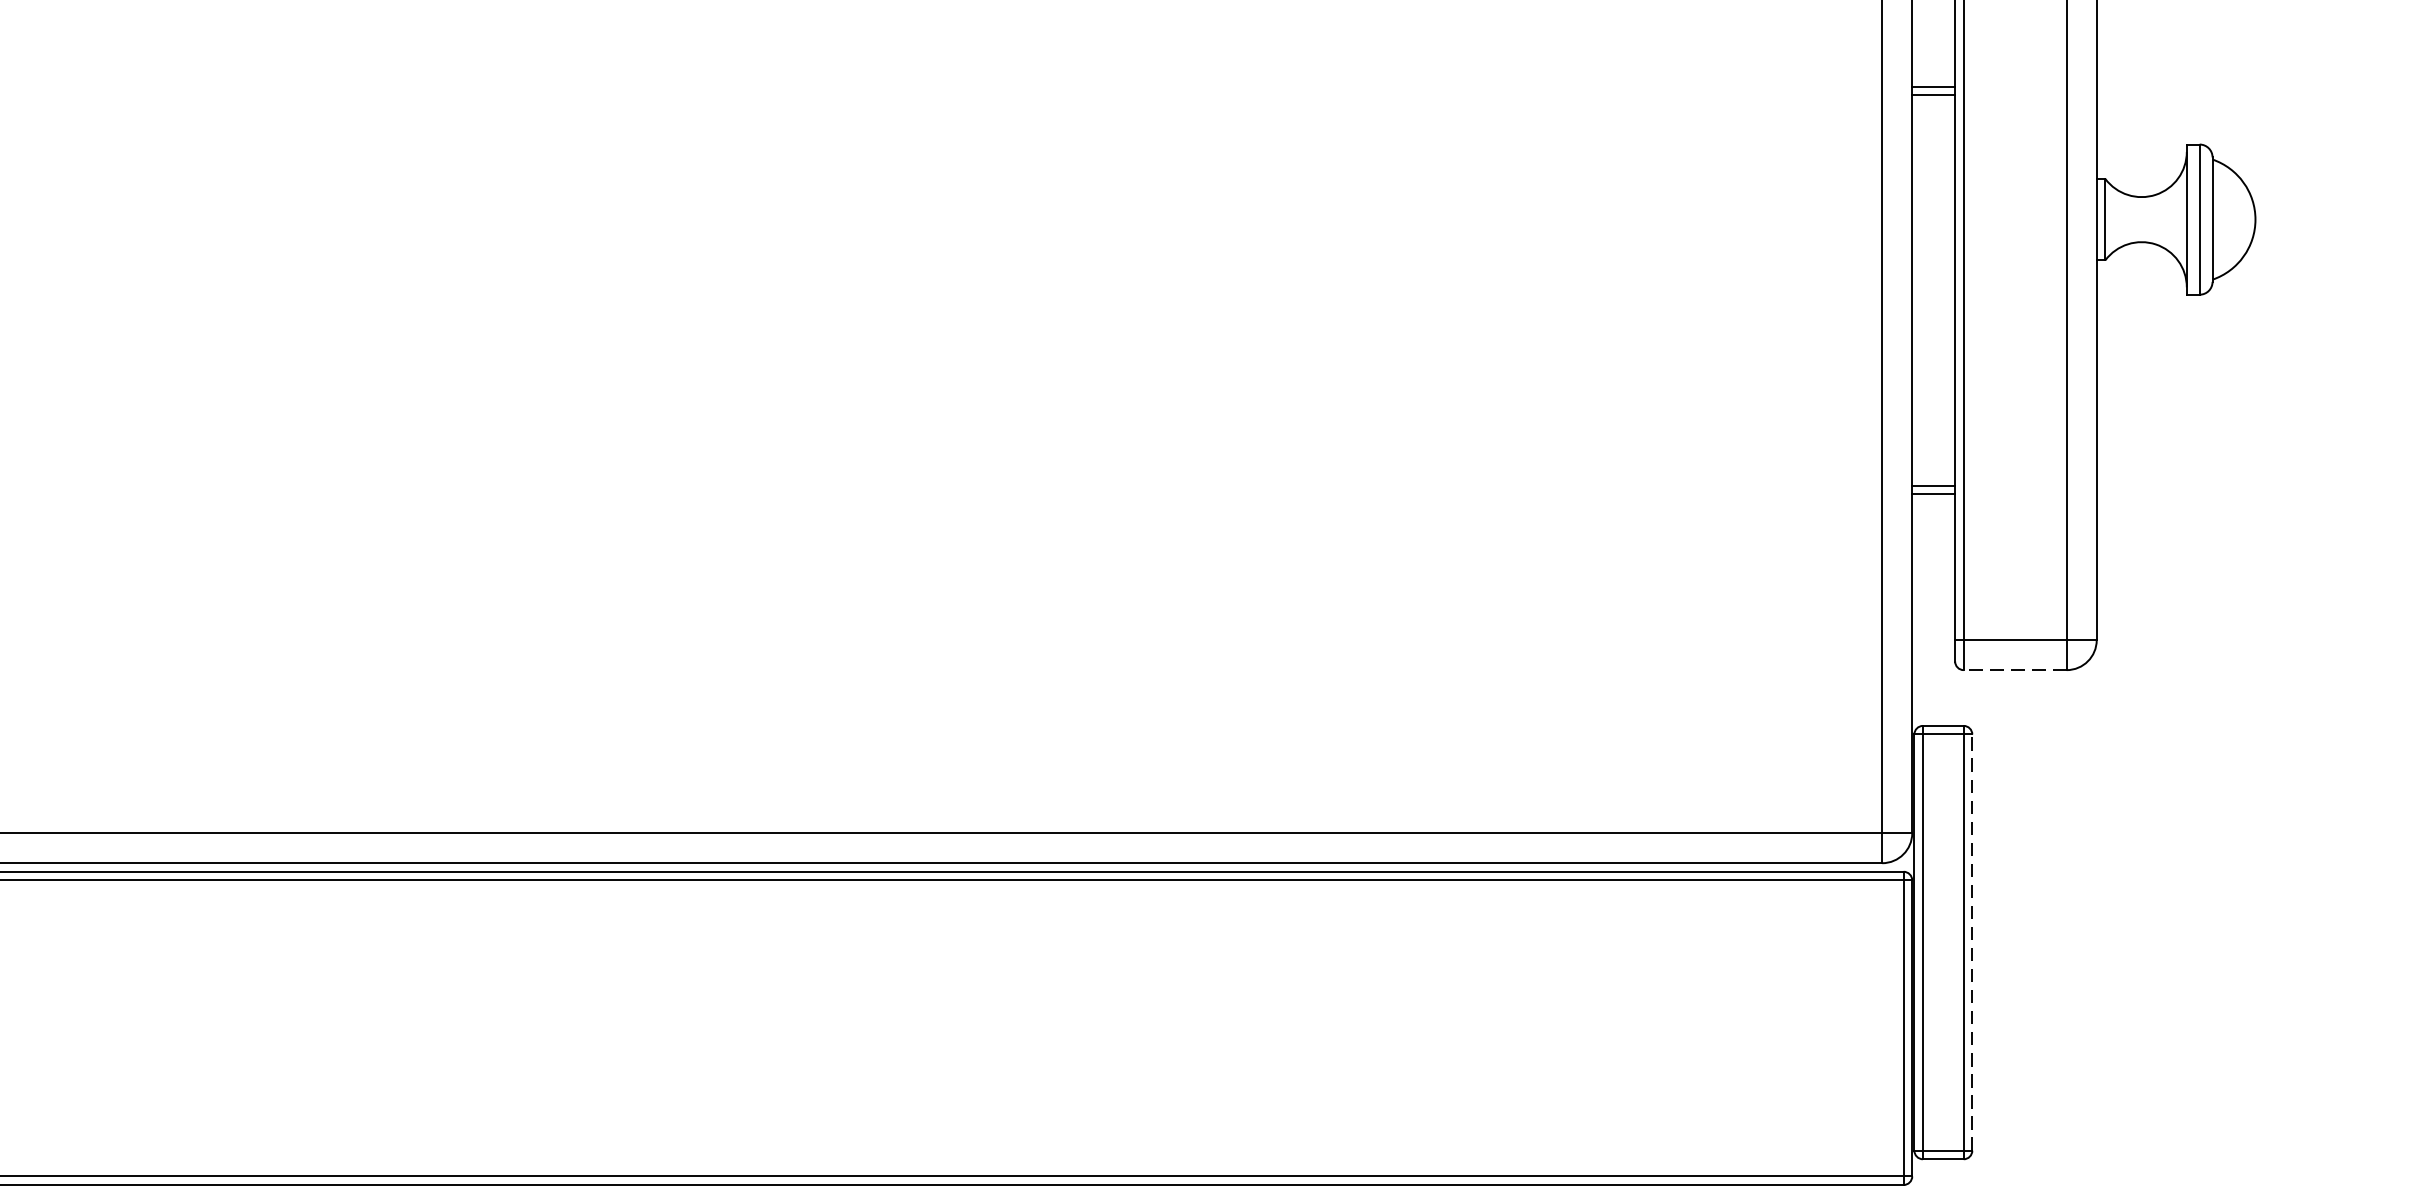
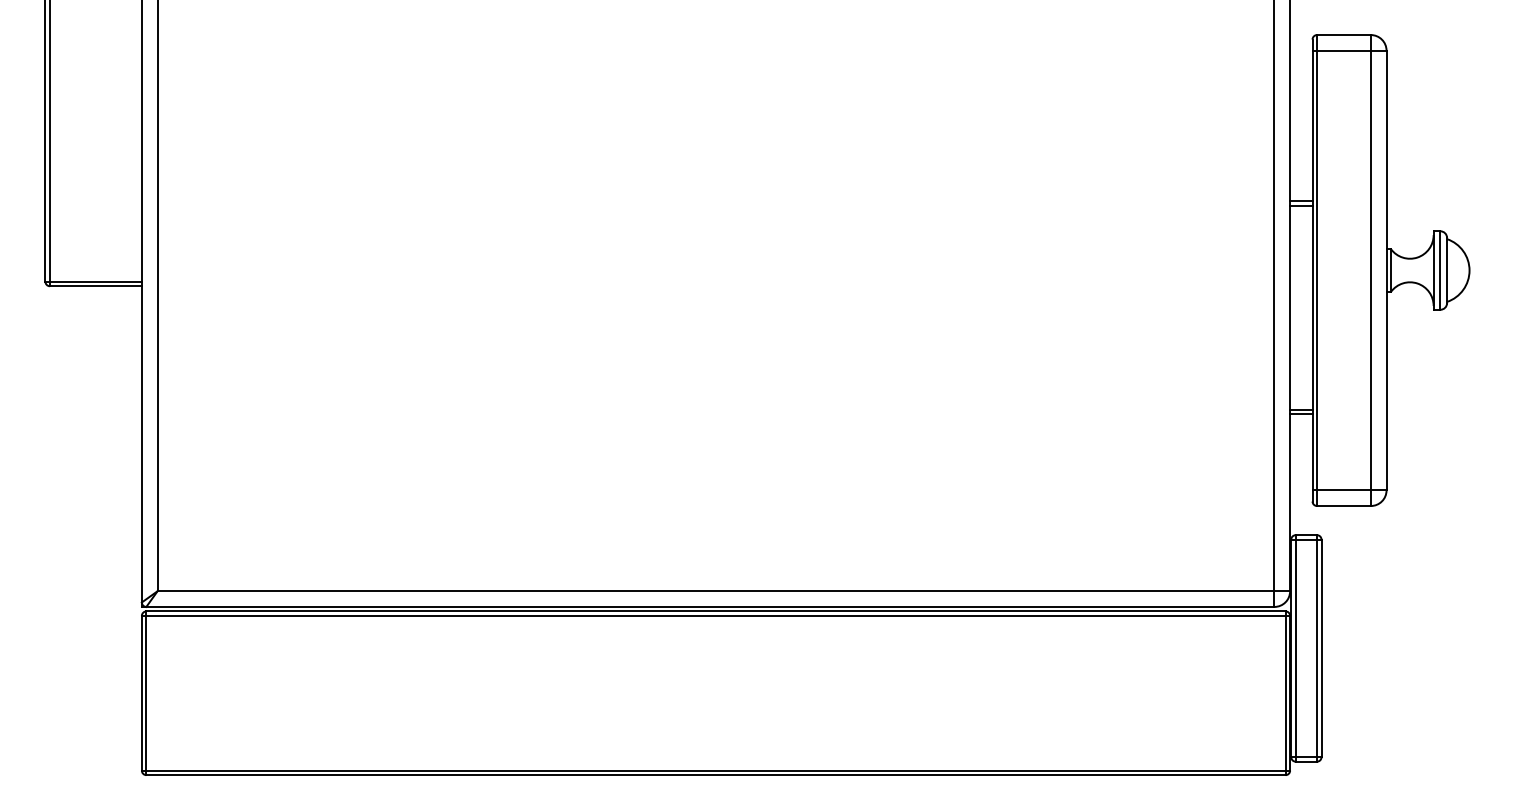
line: (2014, 671) -> (1343, 506), dashed -> solid
line: (1972, 942) -> (1321, 648), dashed -> solid

